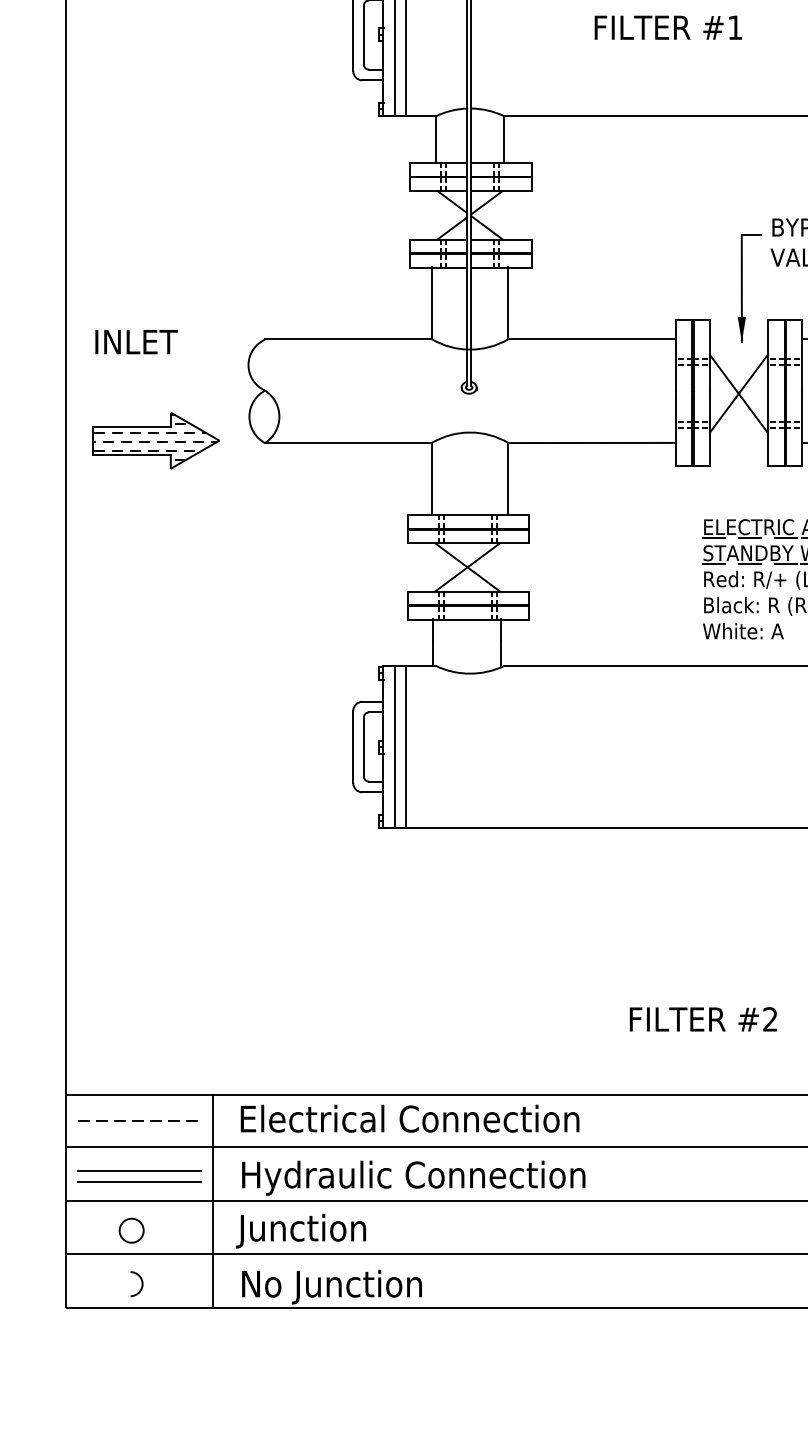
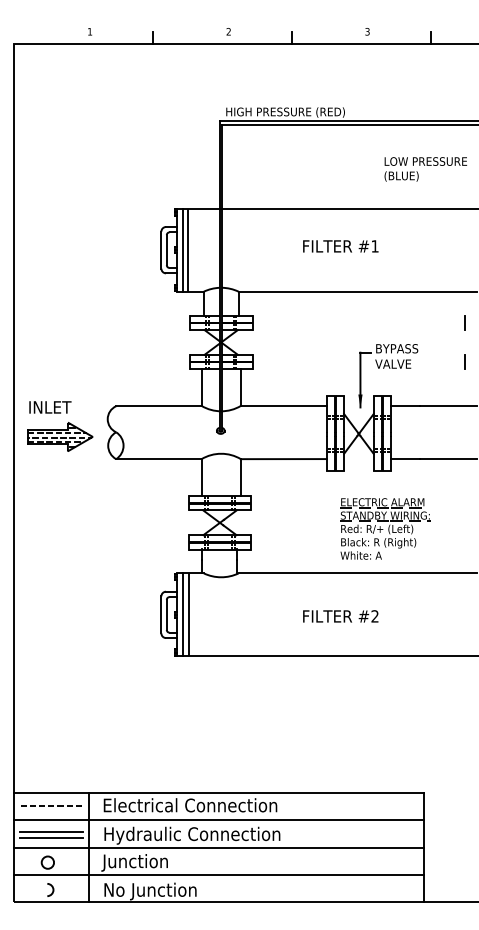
text: (667, 27) -> (340, 246), moved
part: (156, 439) -> (60, 436), moved
text: (702, 1019) -> (340, 616), moved

